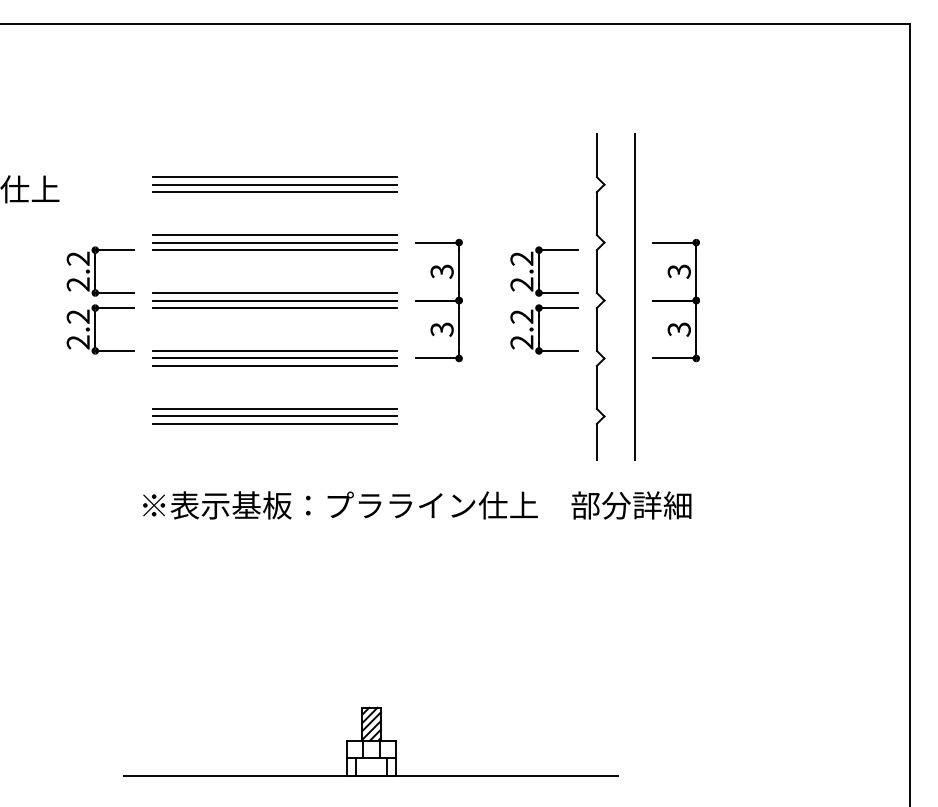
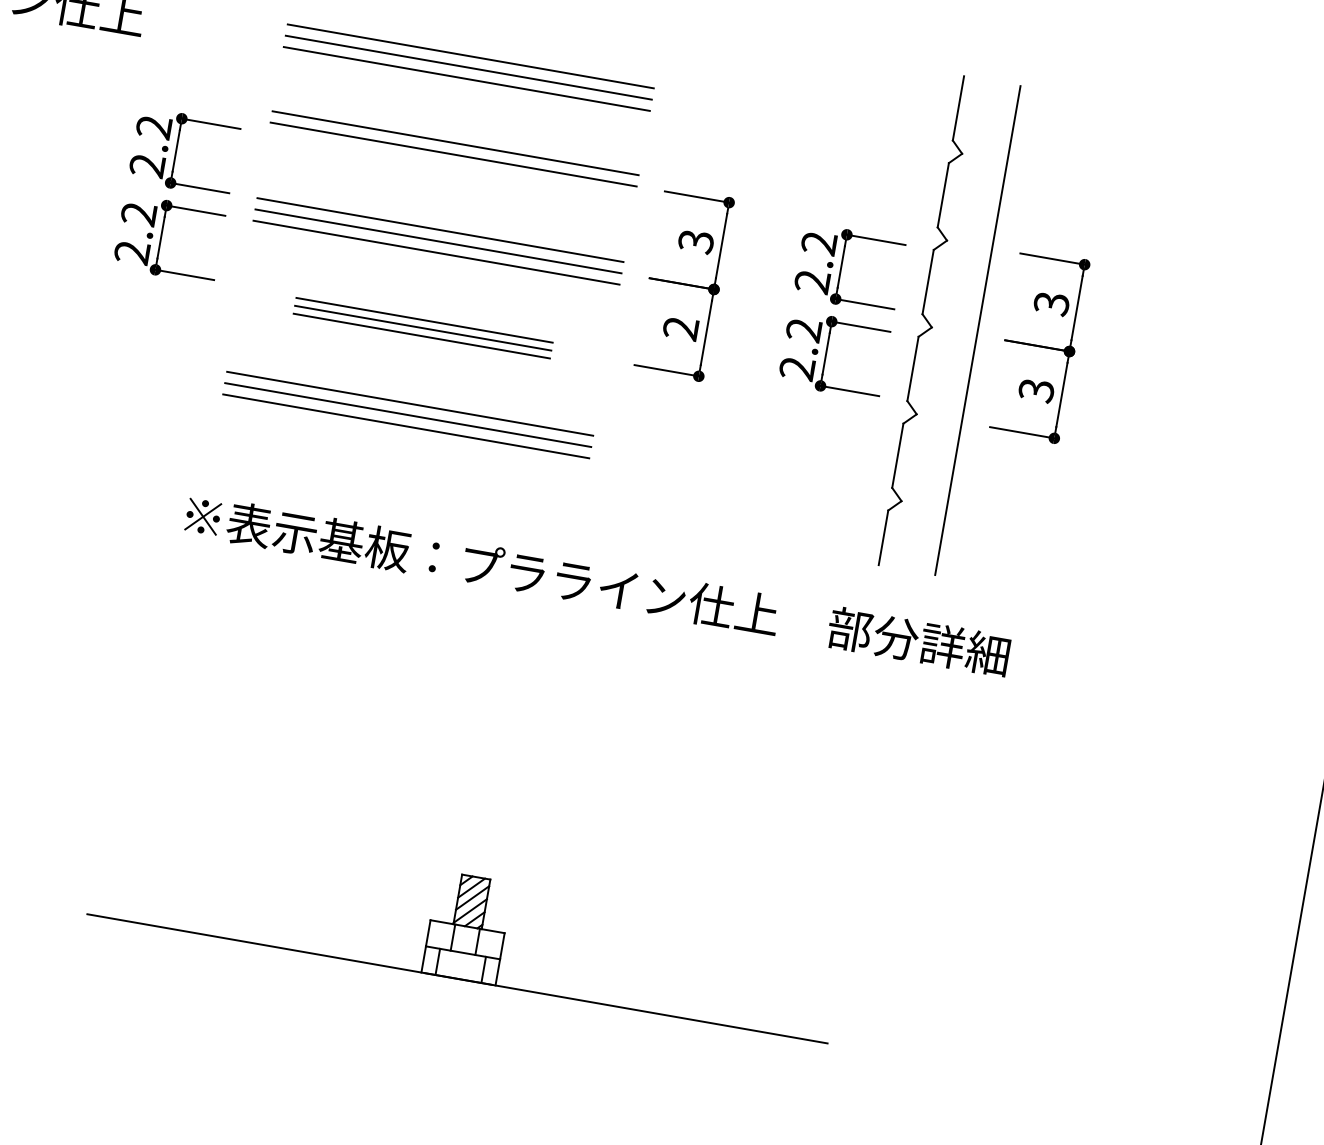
line: (275, 250) -> (451, 166), removed
text: (442, 329) -> (681, 328), 3 -> 2
part: (274, 358) -> (422, 328), size x0.7

